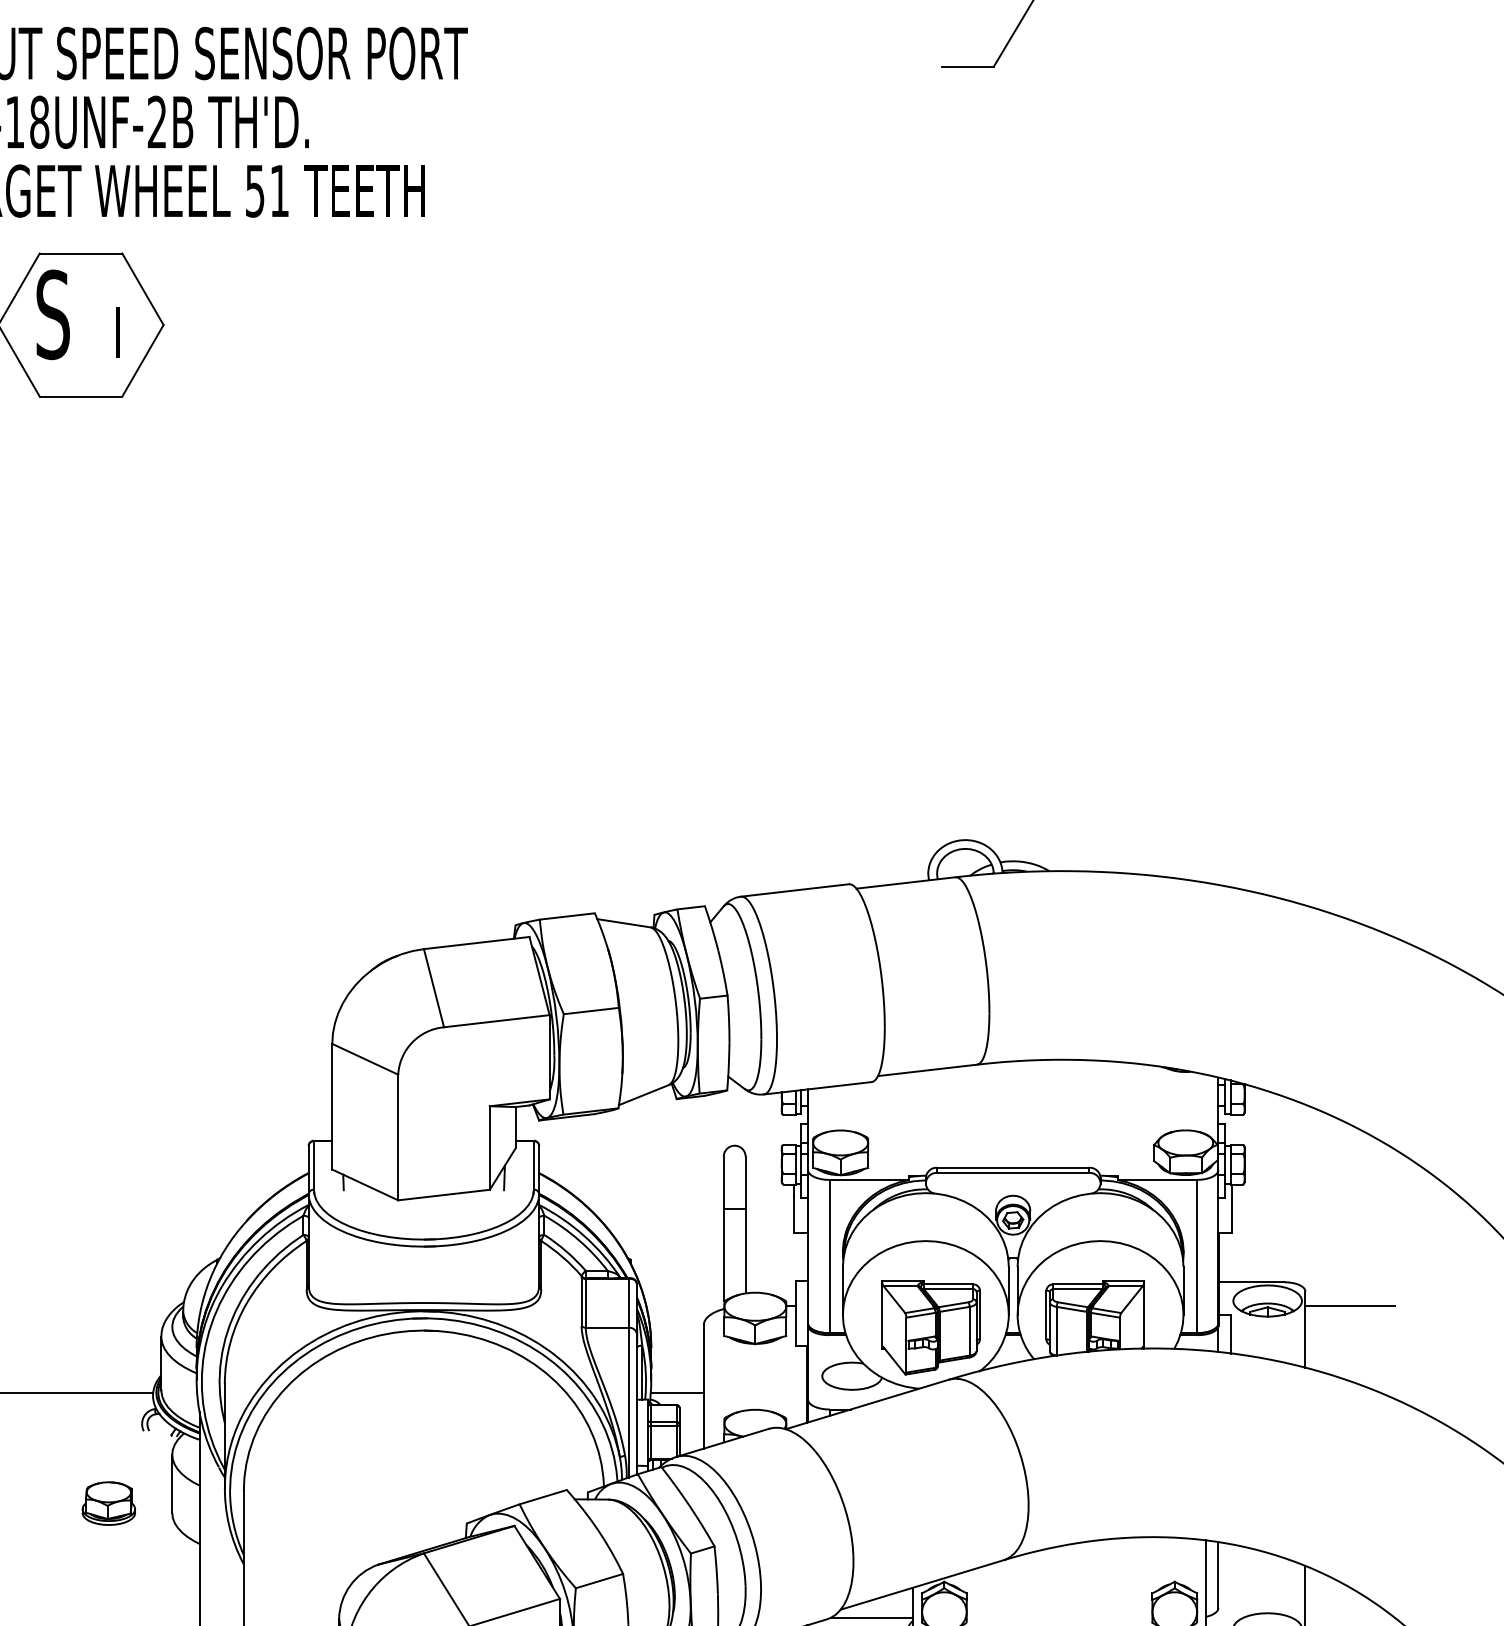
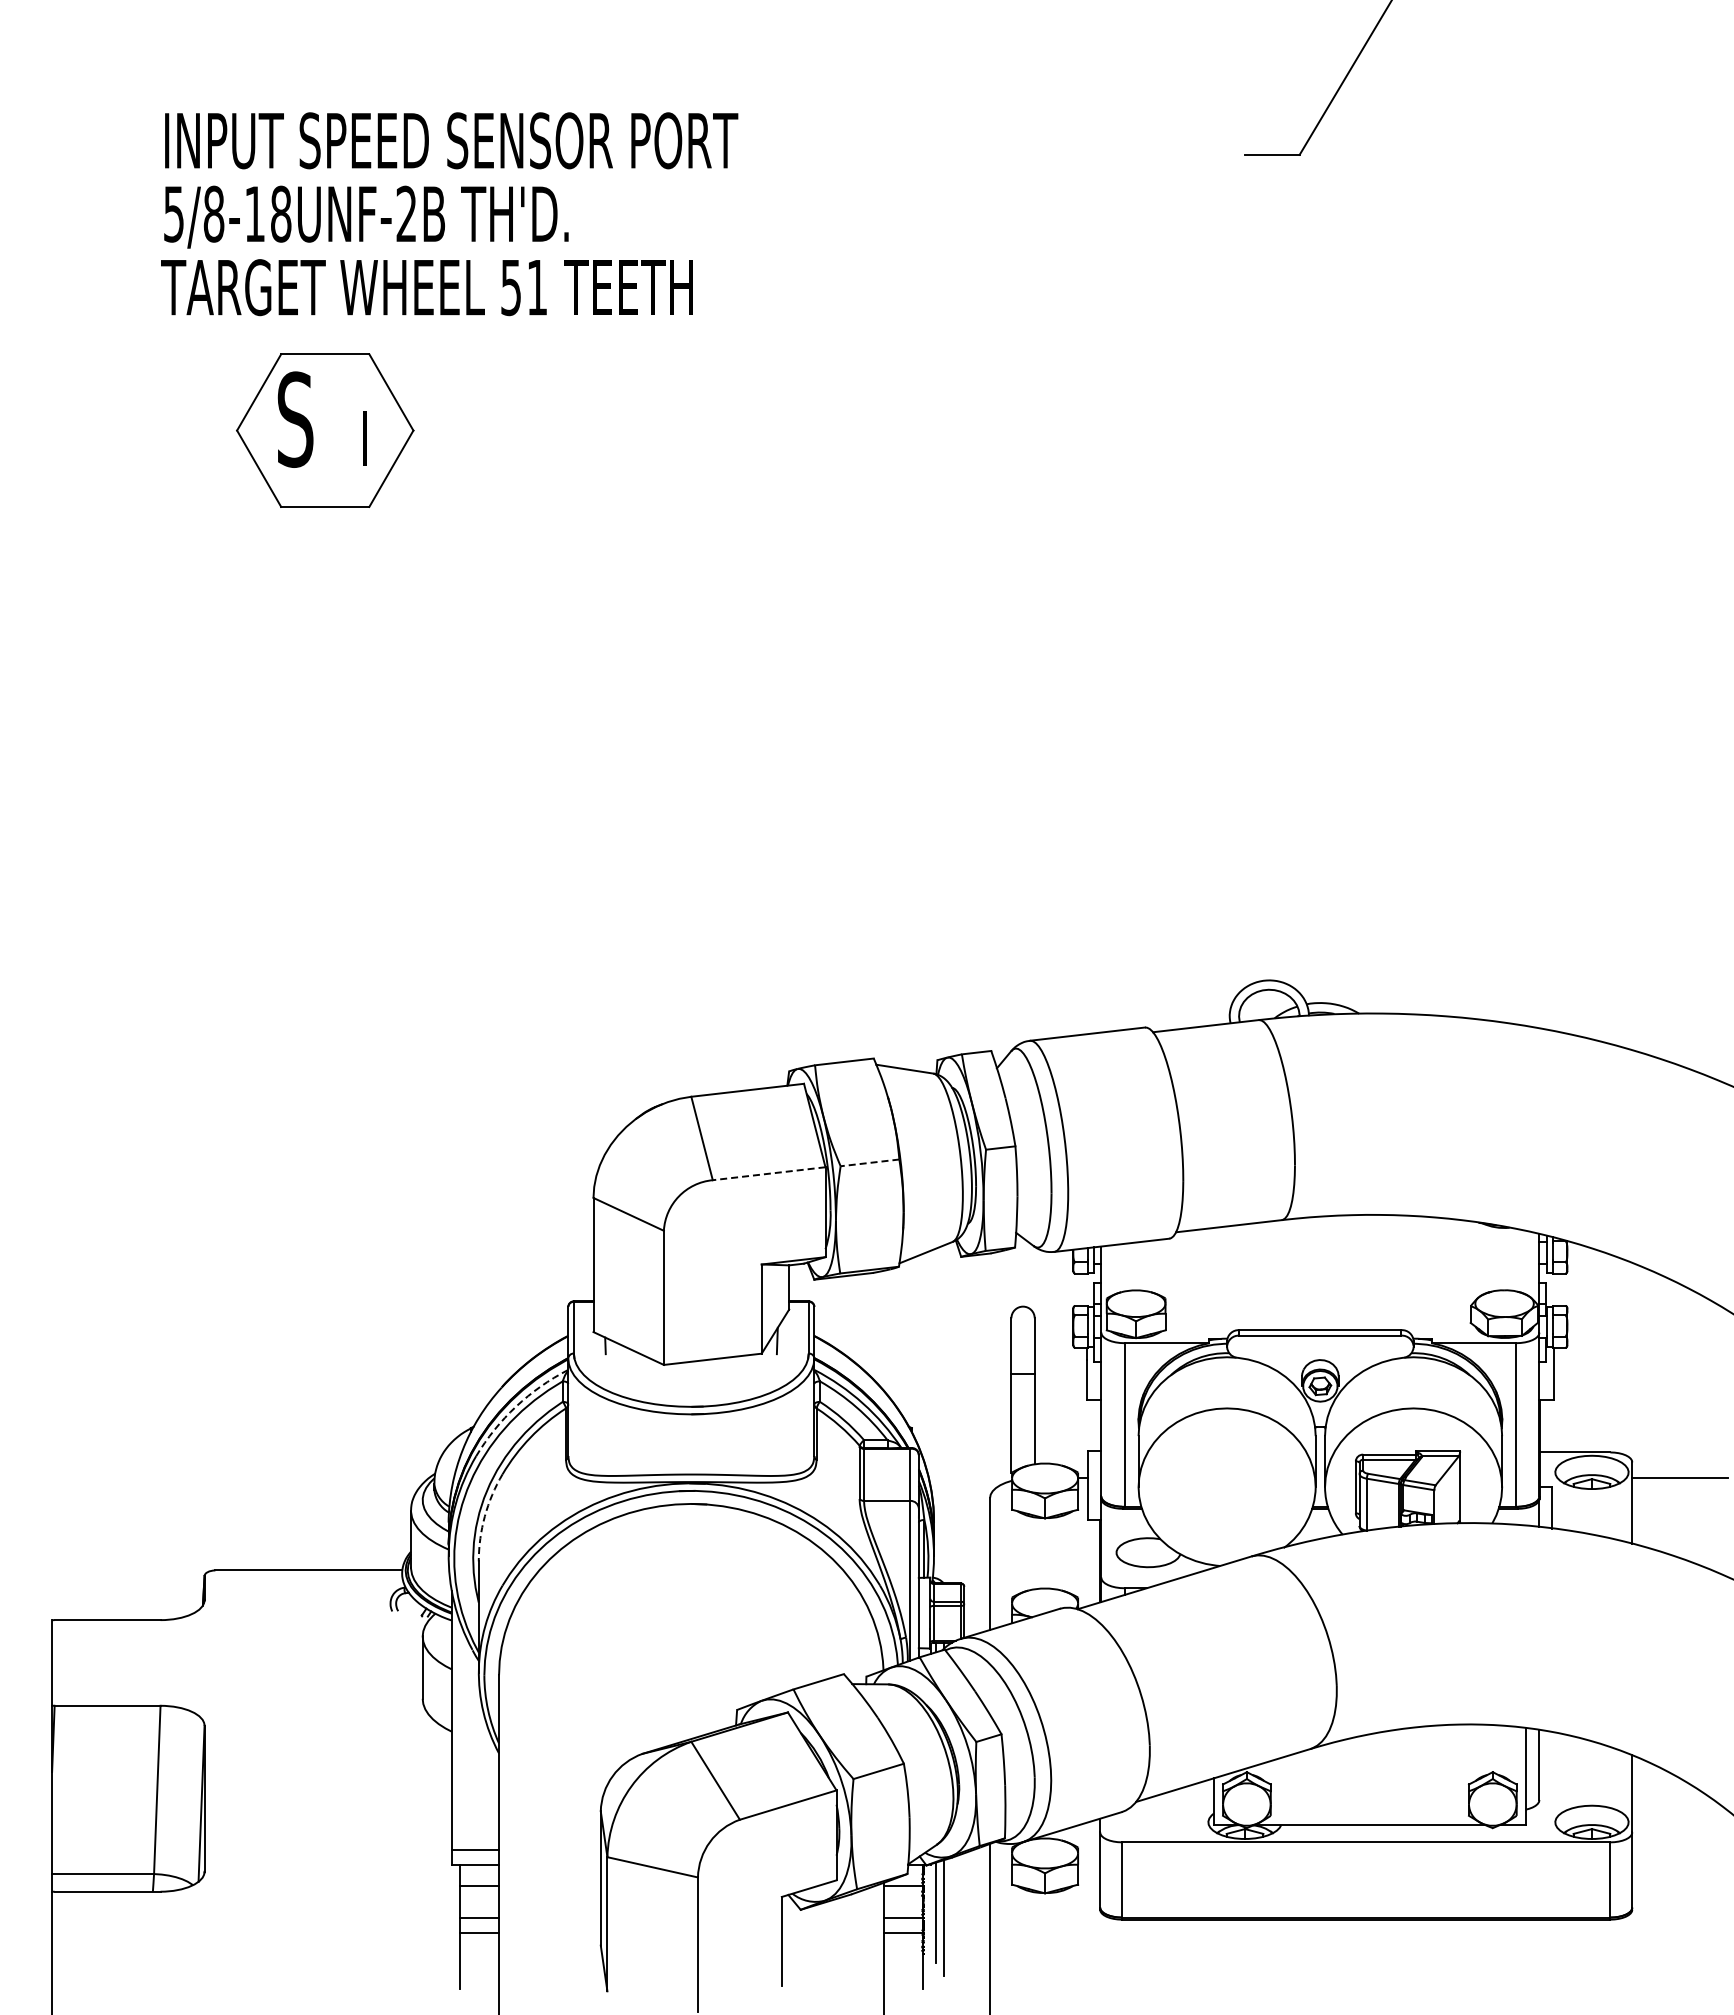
line: (591, 1010) -> (870, 1162), solid -> dashed
line: (497, 1020) -> (769, 1173), solid -> dashed
arc: (260, 1239) -> (516, 1406), solid -> dashed
part: (930, 1327) -> (1232, 1500), removed
arc: (230, 1342) -> (484, 1516), solid -> dashed
line: (677, 1392) -> (961, 1570), removed
part: (108, 1503) -> (354, 1688), removed
line: (871, 1617) -> (1169, 1810), removed

